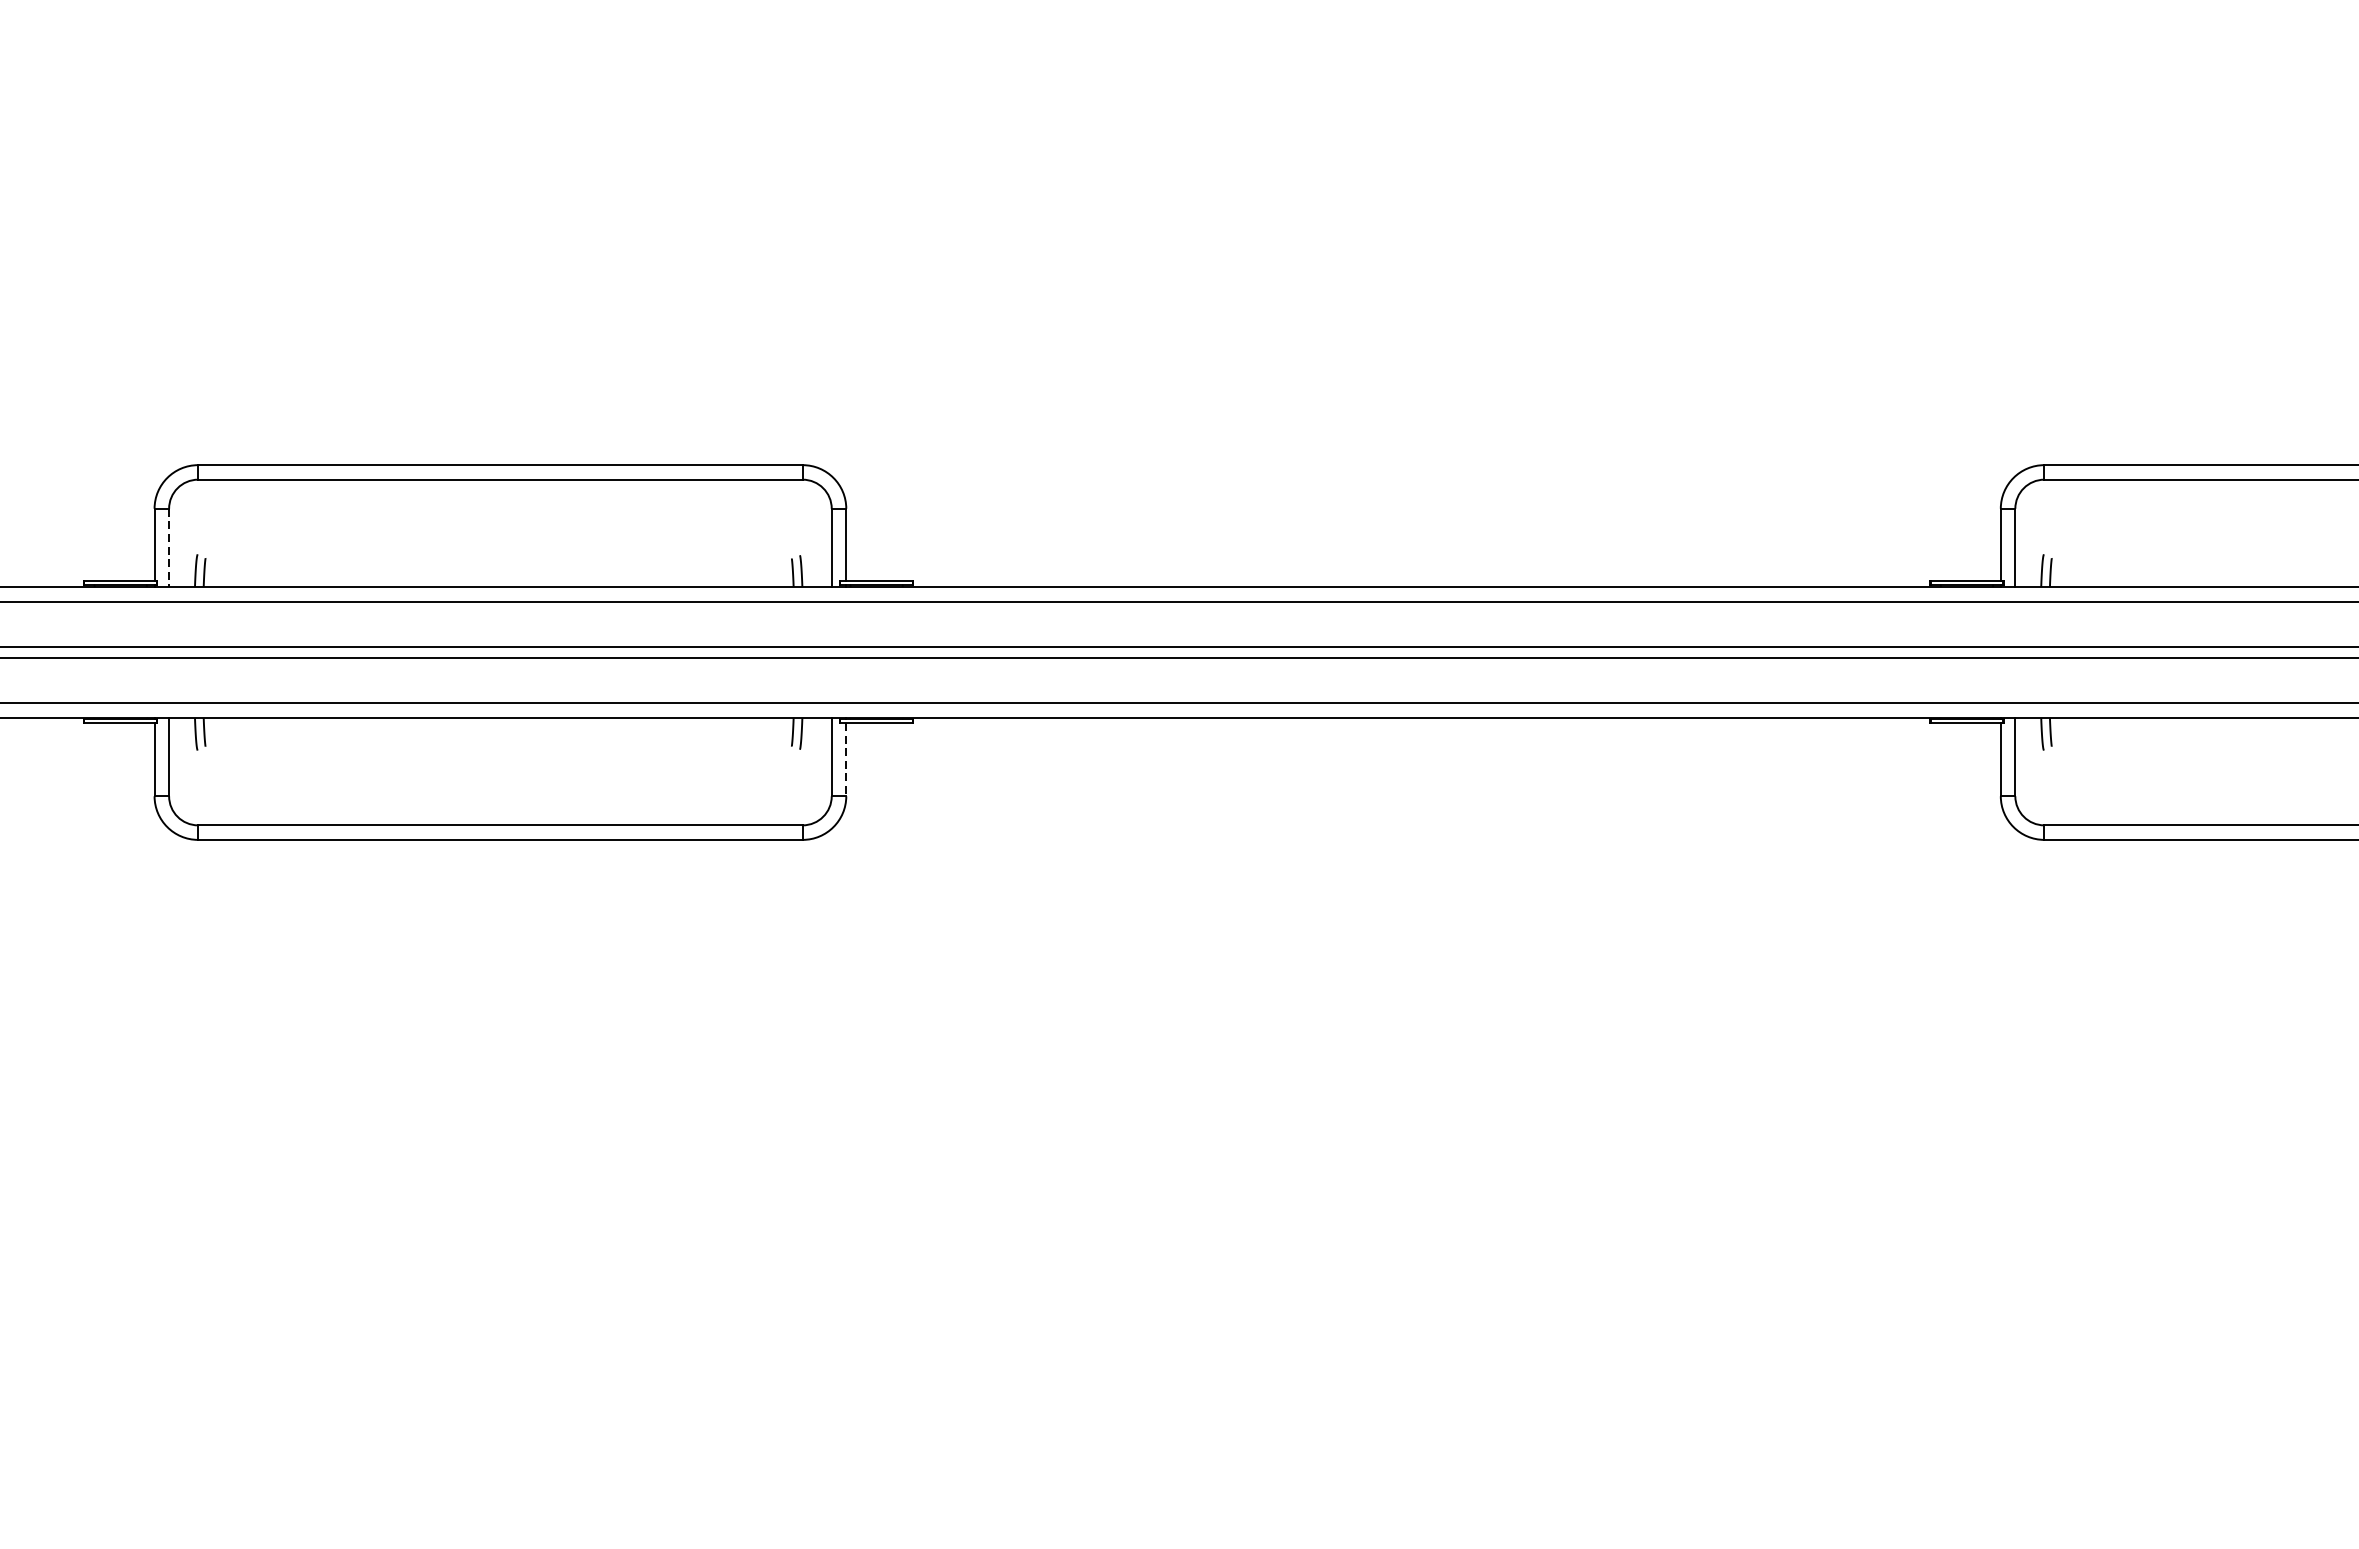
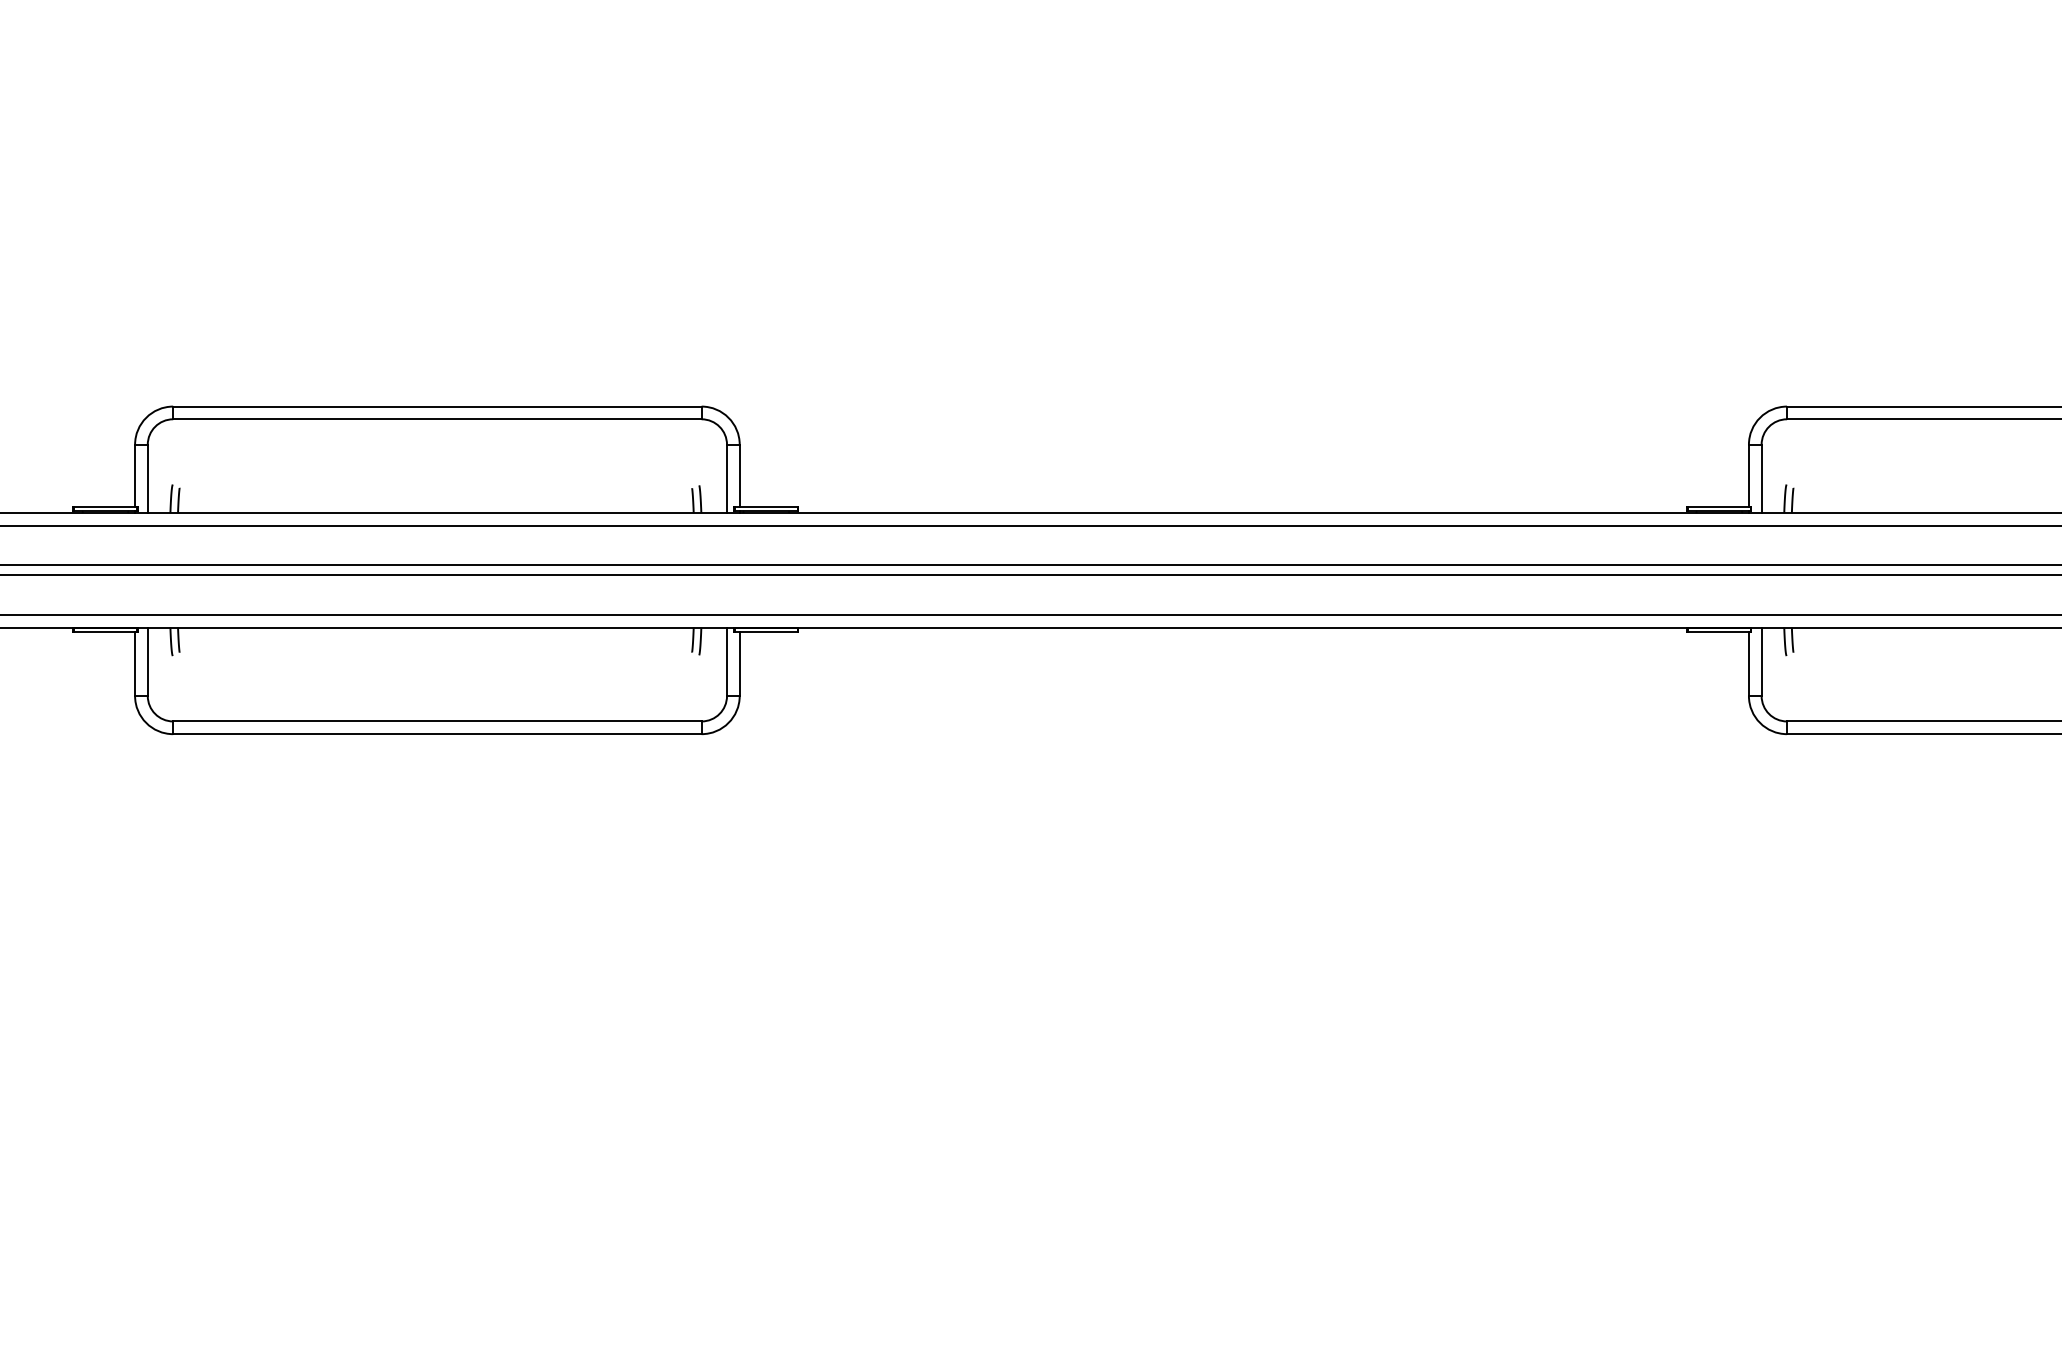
line: (168, 548) -> (147, 479), dashed -> solid
line: (846, 760) -> (739, 664), dashed -> solid

